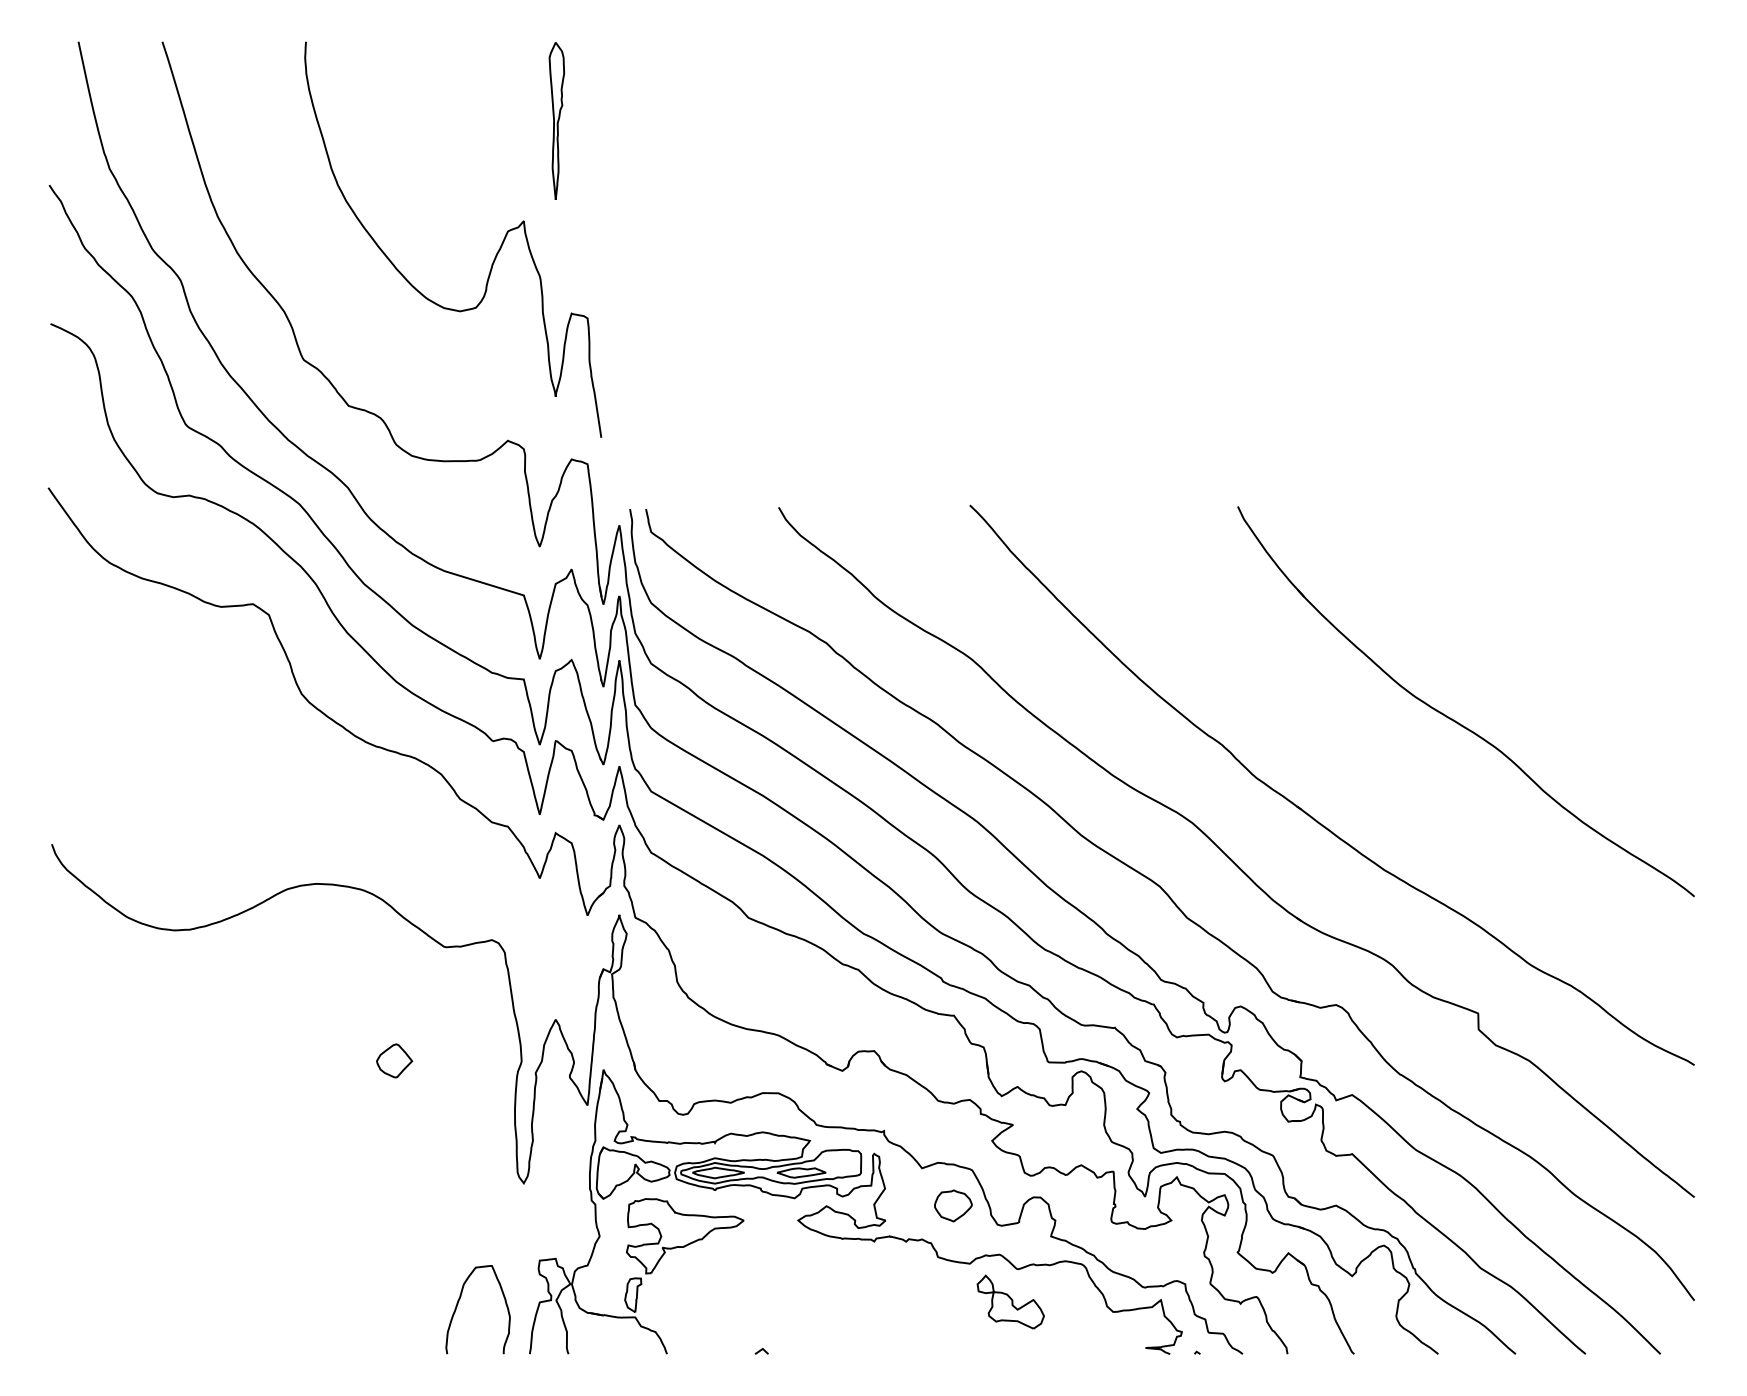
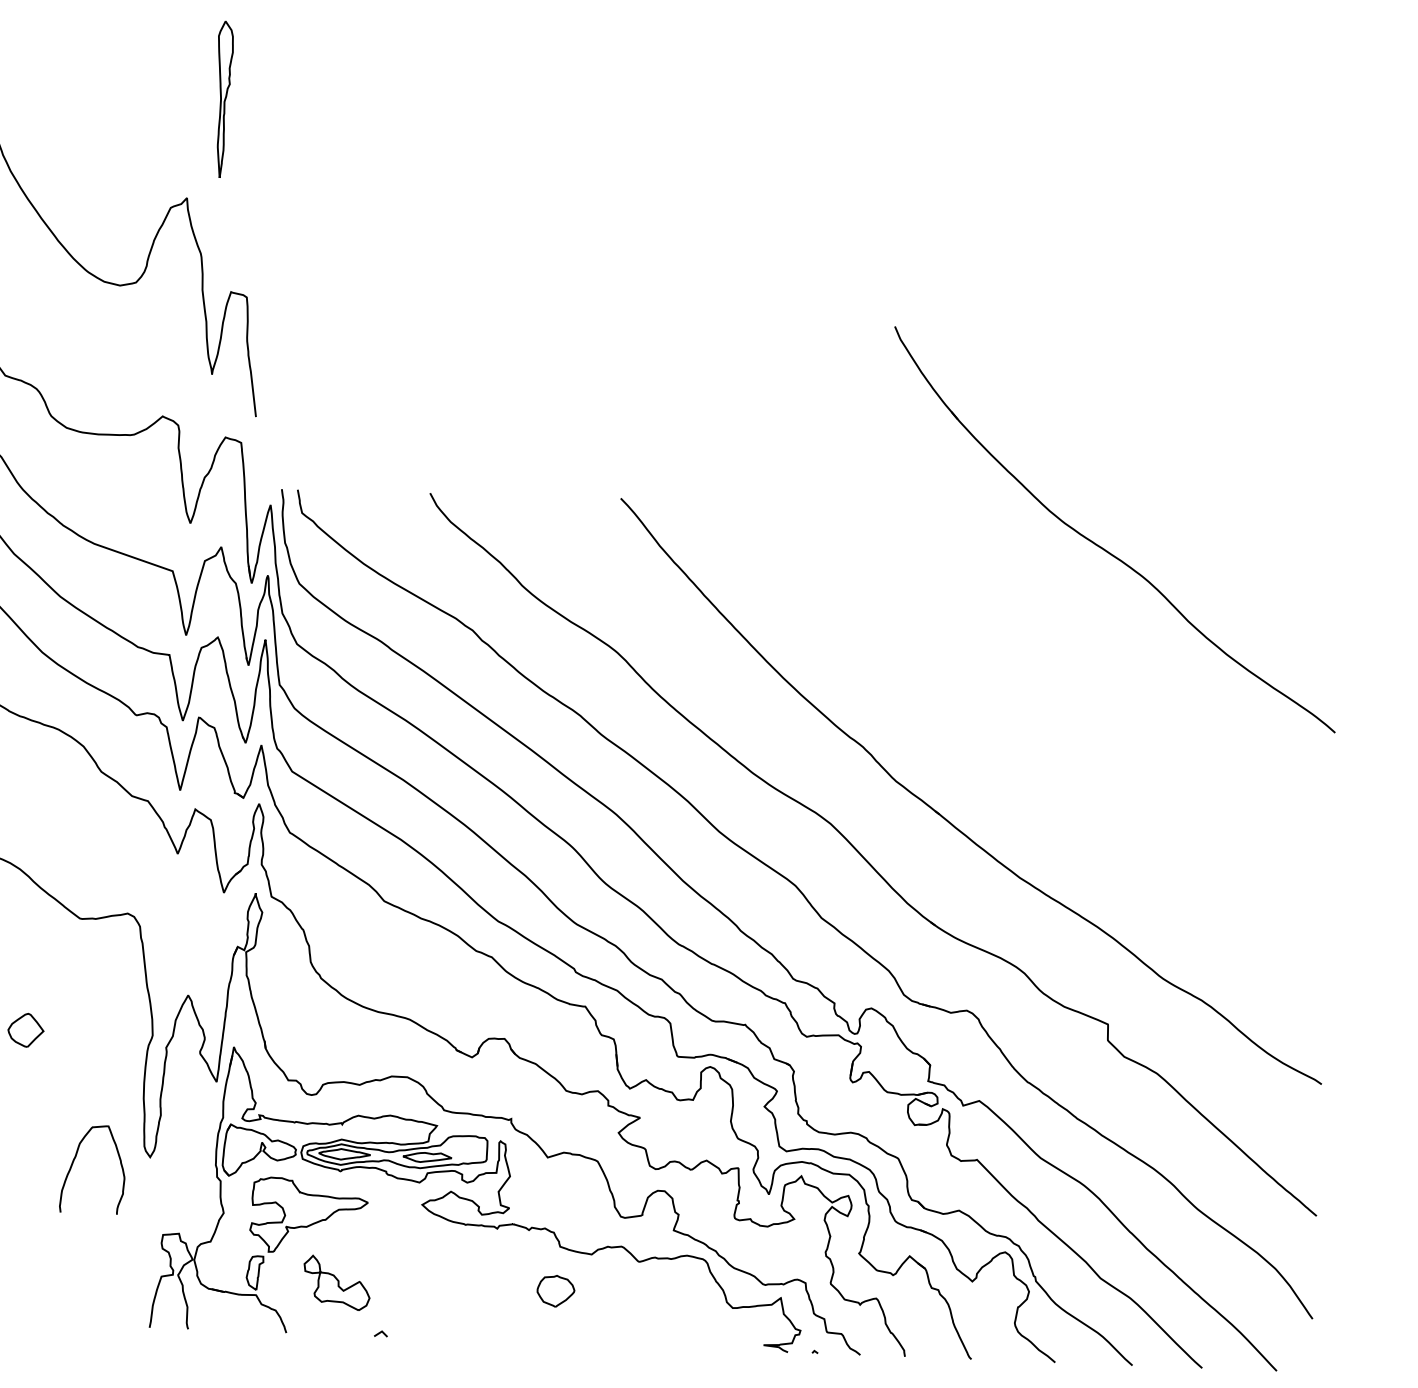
part: (1452, 718) -> (1100, 546), moved
part: (953, 1205) -> (556, 1290), moved
part: (1010, 1301) -> (336, 1282), moved
curve: (458, 1304) -> (73, 1163), moved

